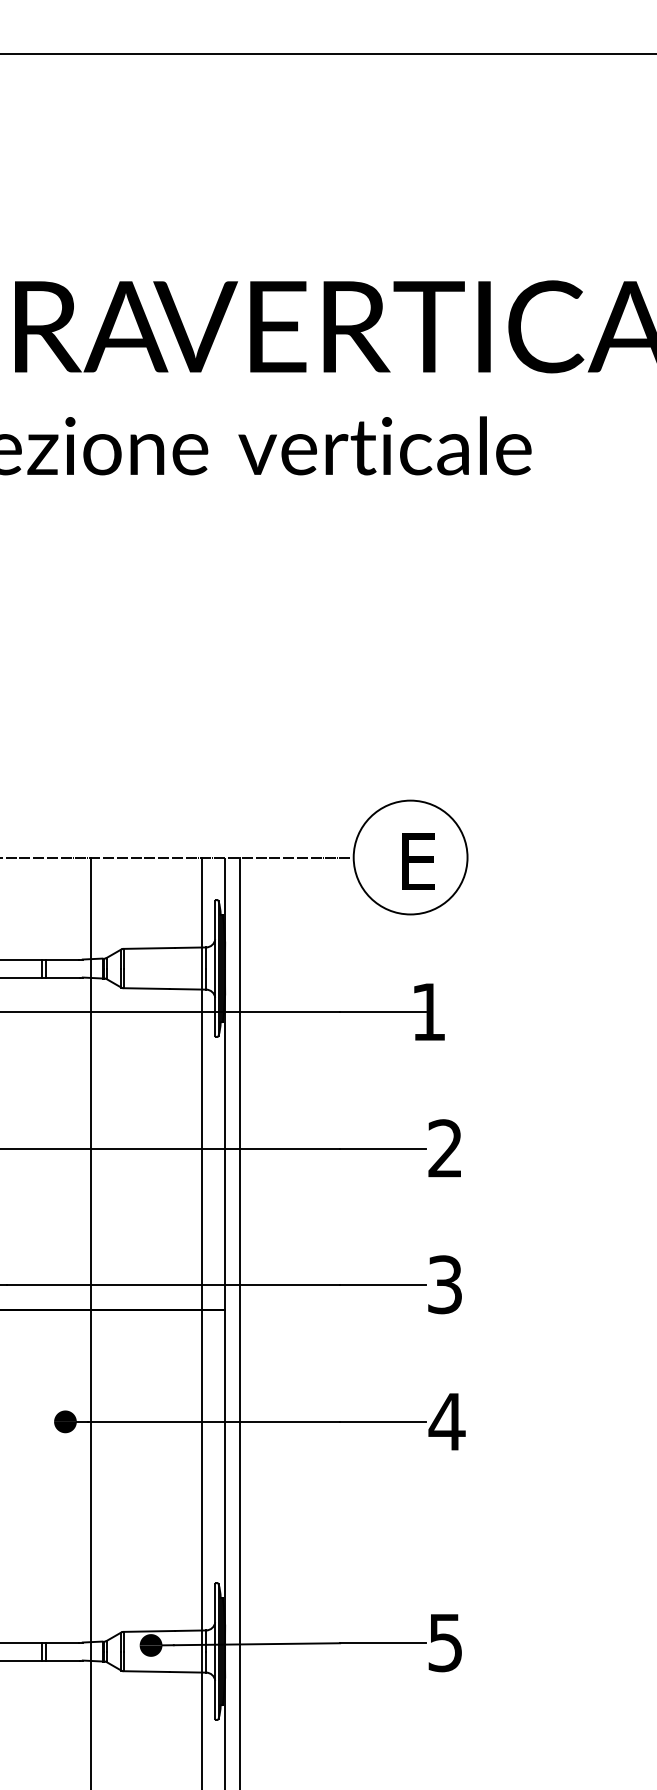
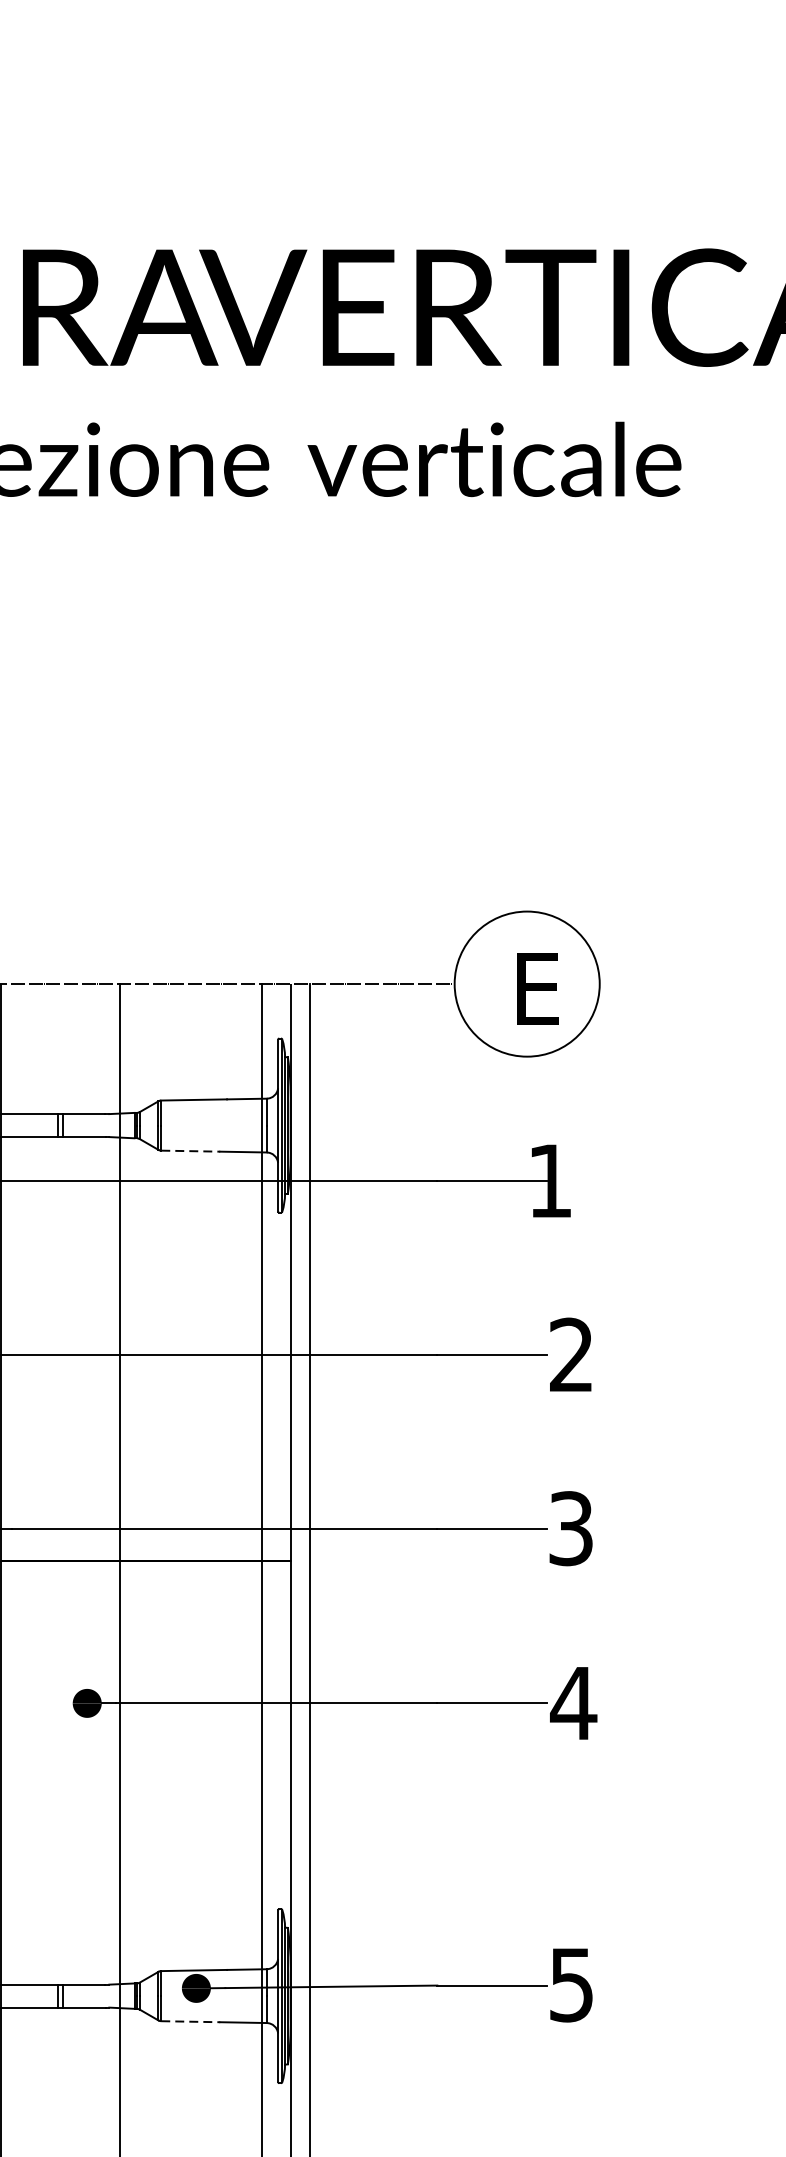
line: (147, 988) -> (191, 1151), solid -> dashed
line: (147, 1671) -> (191, 2021), solid -> dashed

